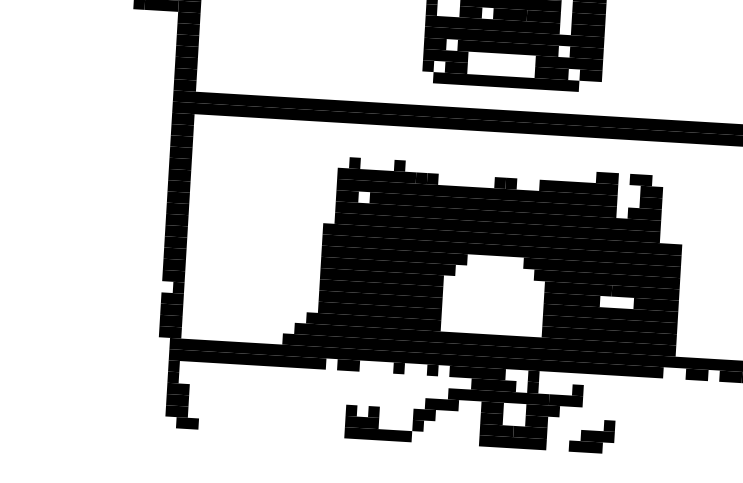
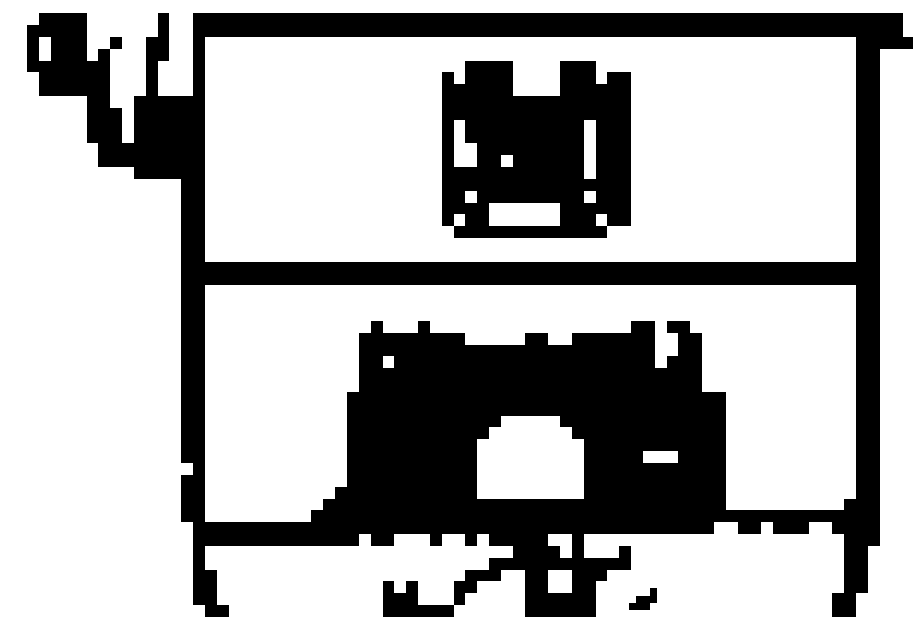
part: (591, 435) -> (642, 598), size x0.6

